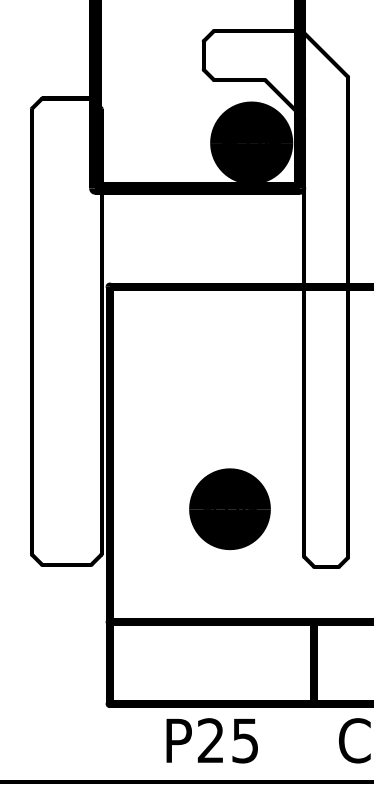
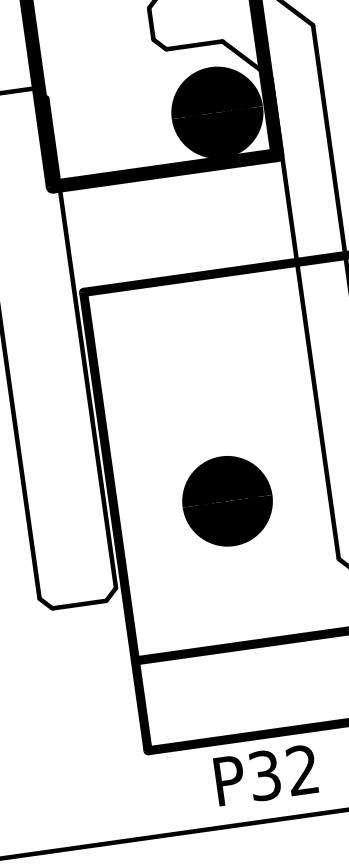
text: (229, 509) -> (227, 501), moved
text: (227, 740) -> (283, 772), P25 -> P32

